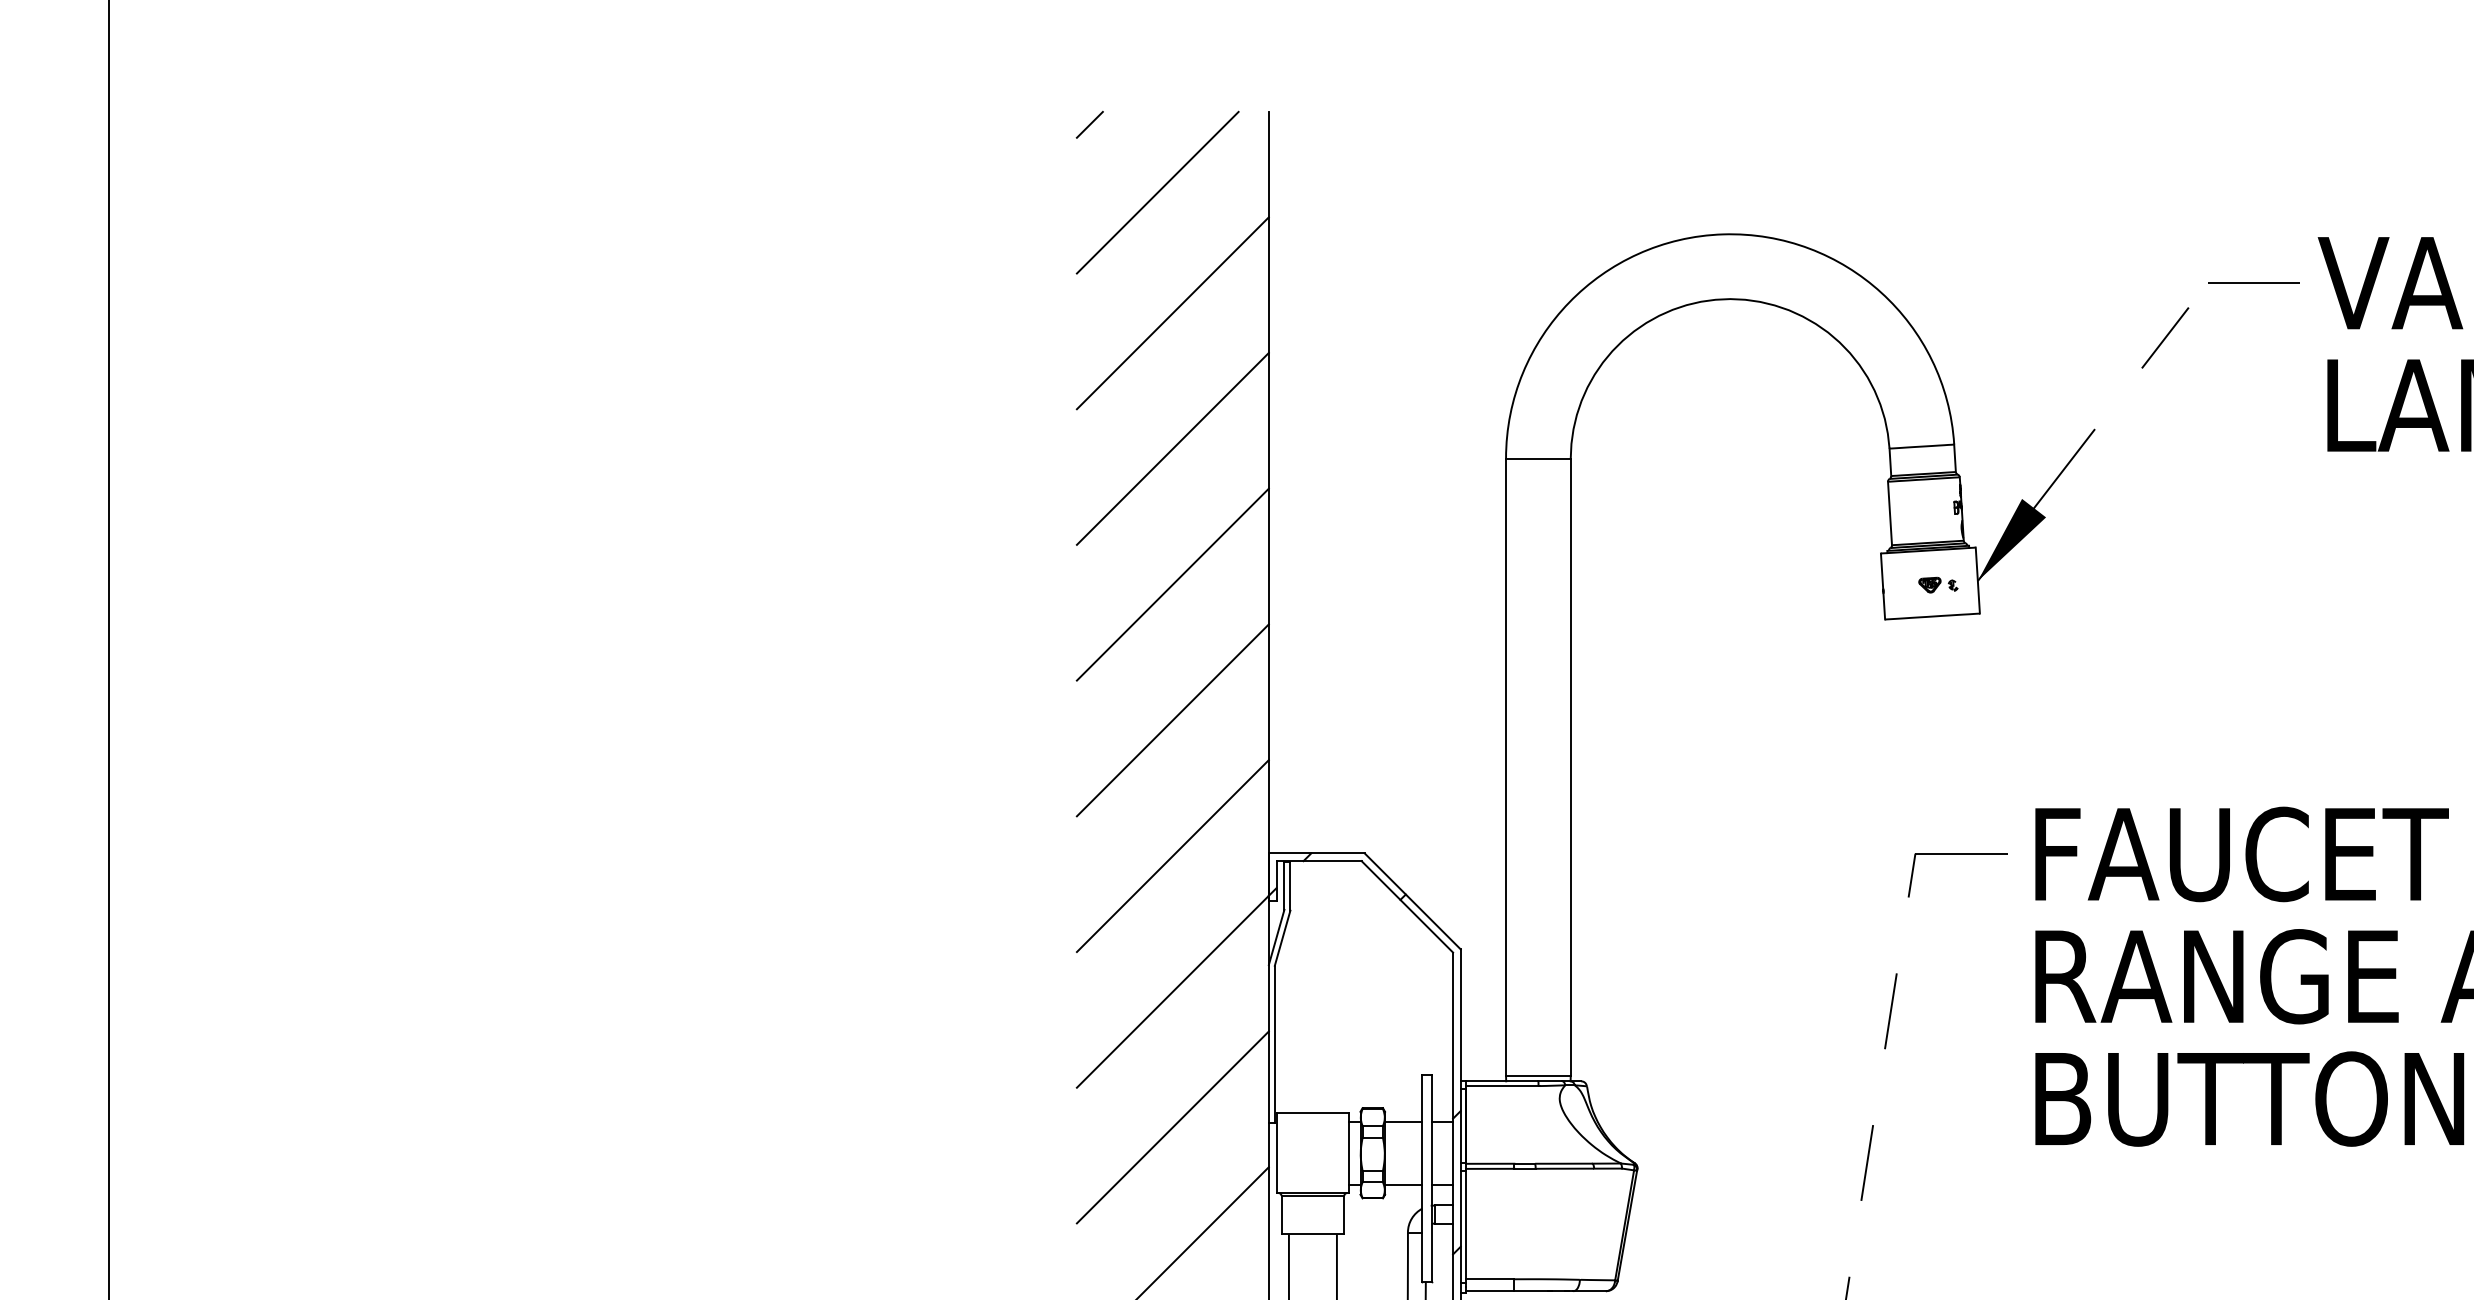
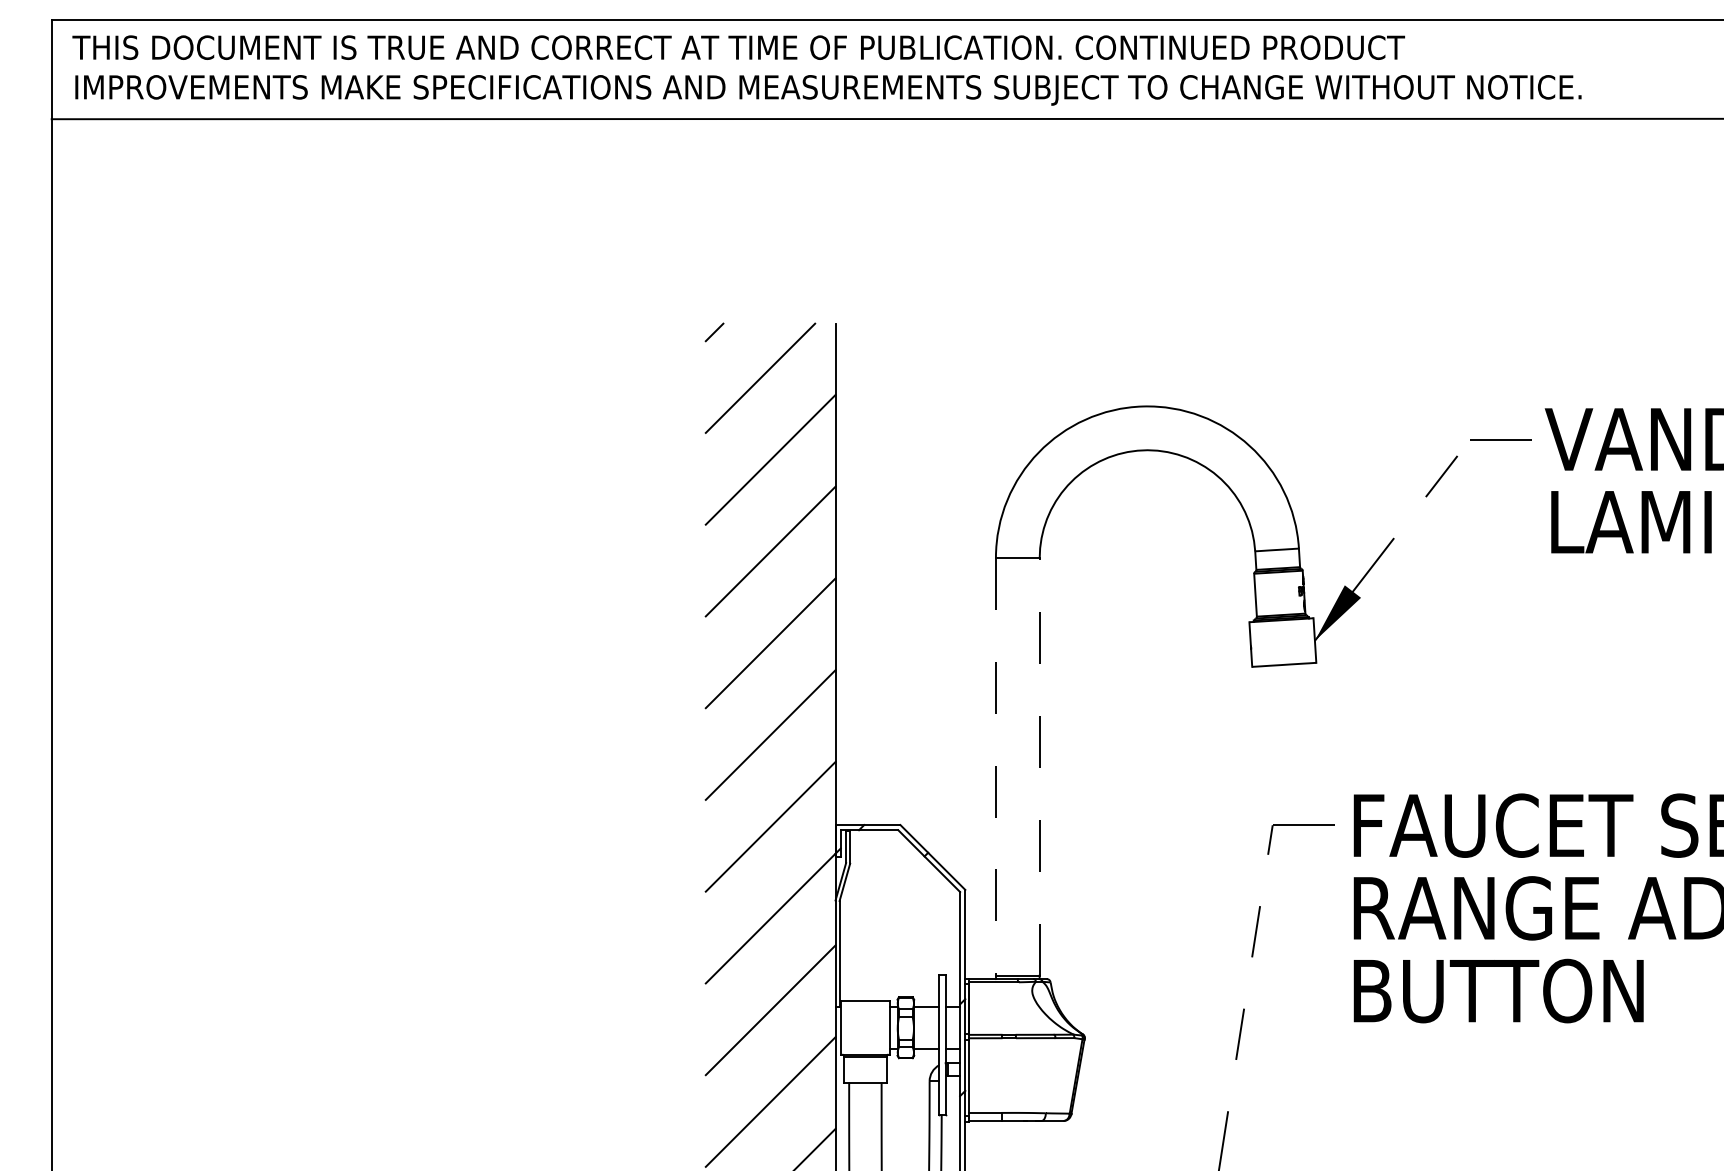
part: (1938, 584) -> (1288, 643), removed
line: (1505, 766) -> (995, 766), solid -> dashed
line: (1570, 766) -> (1039, 766), solid -> dashed

